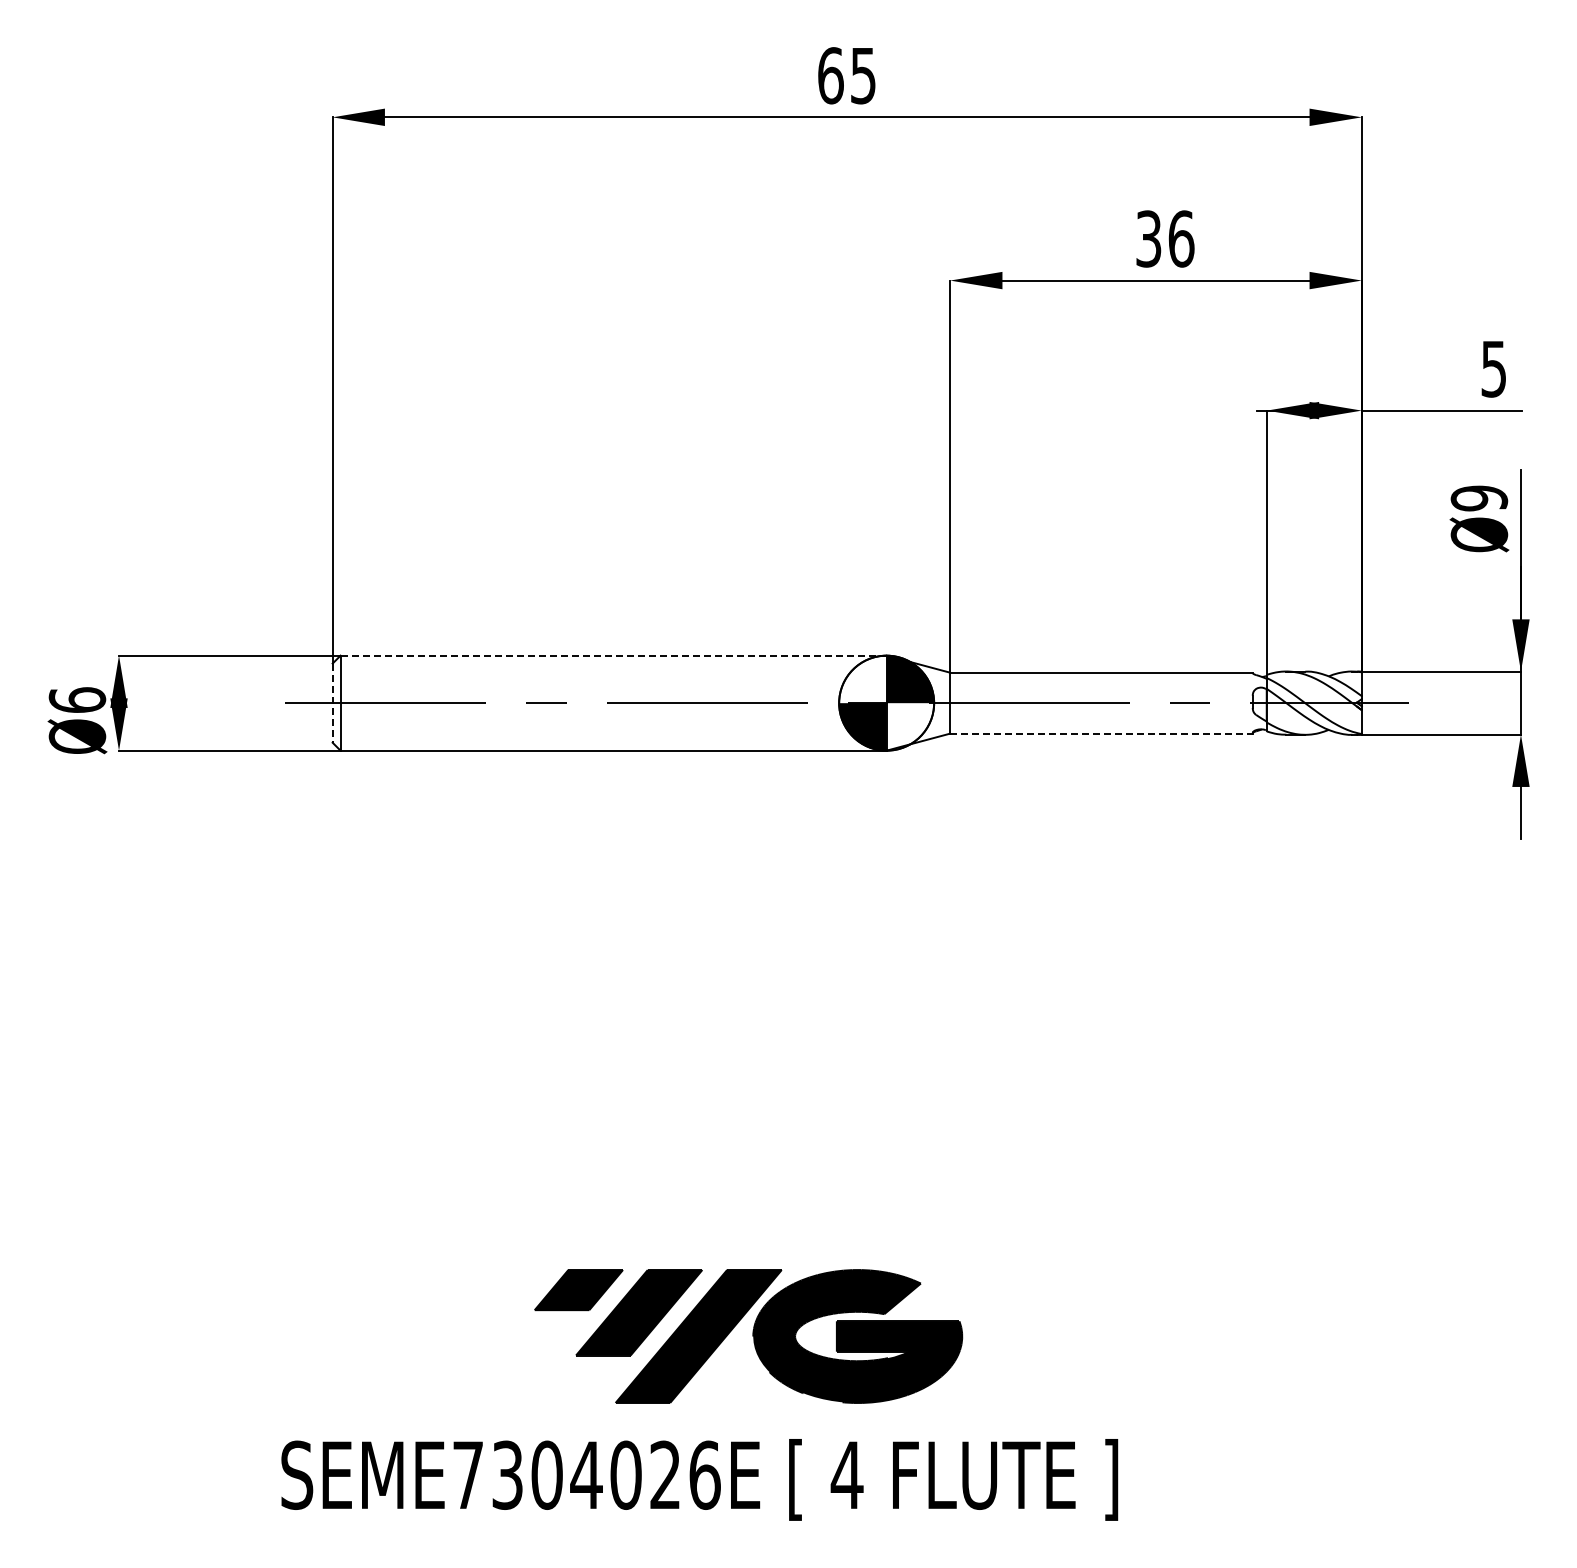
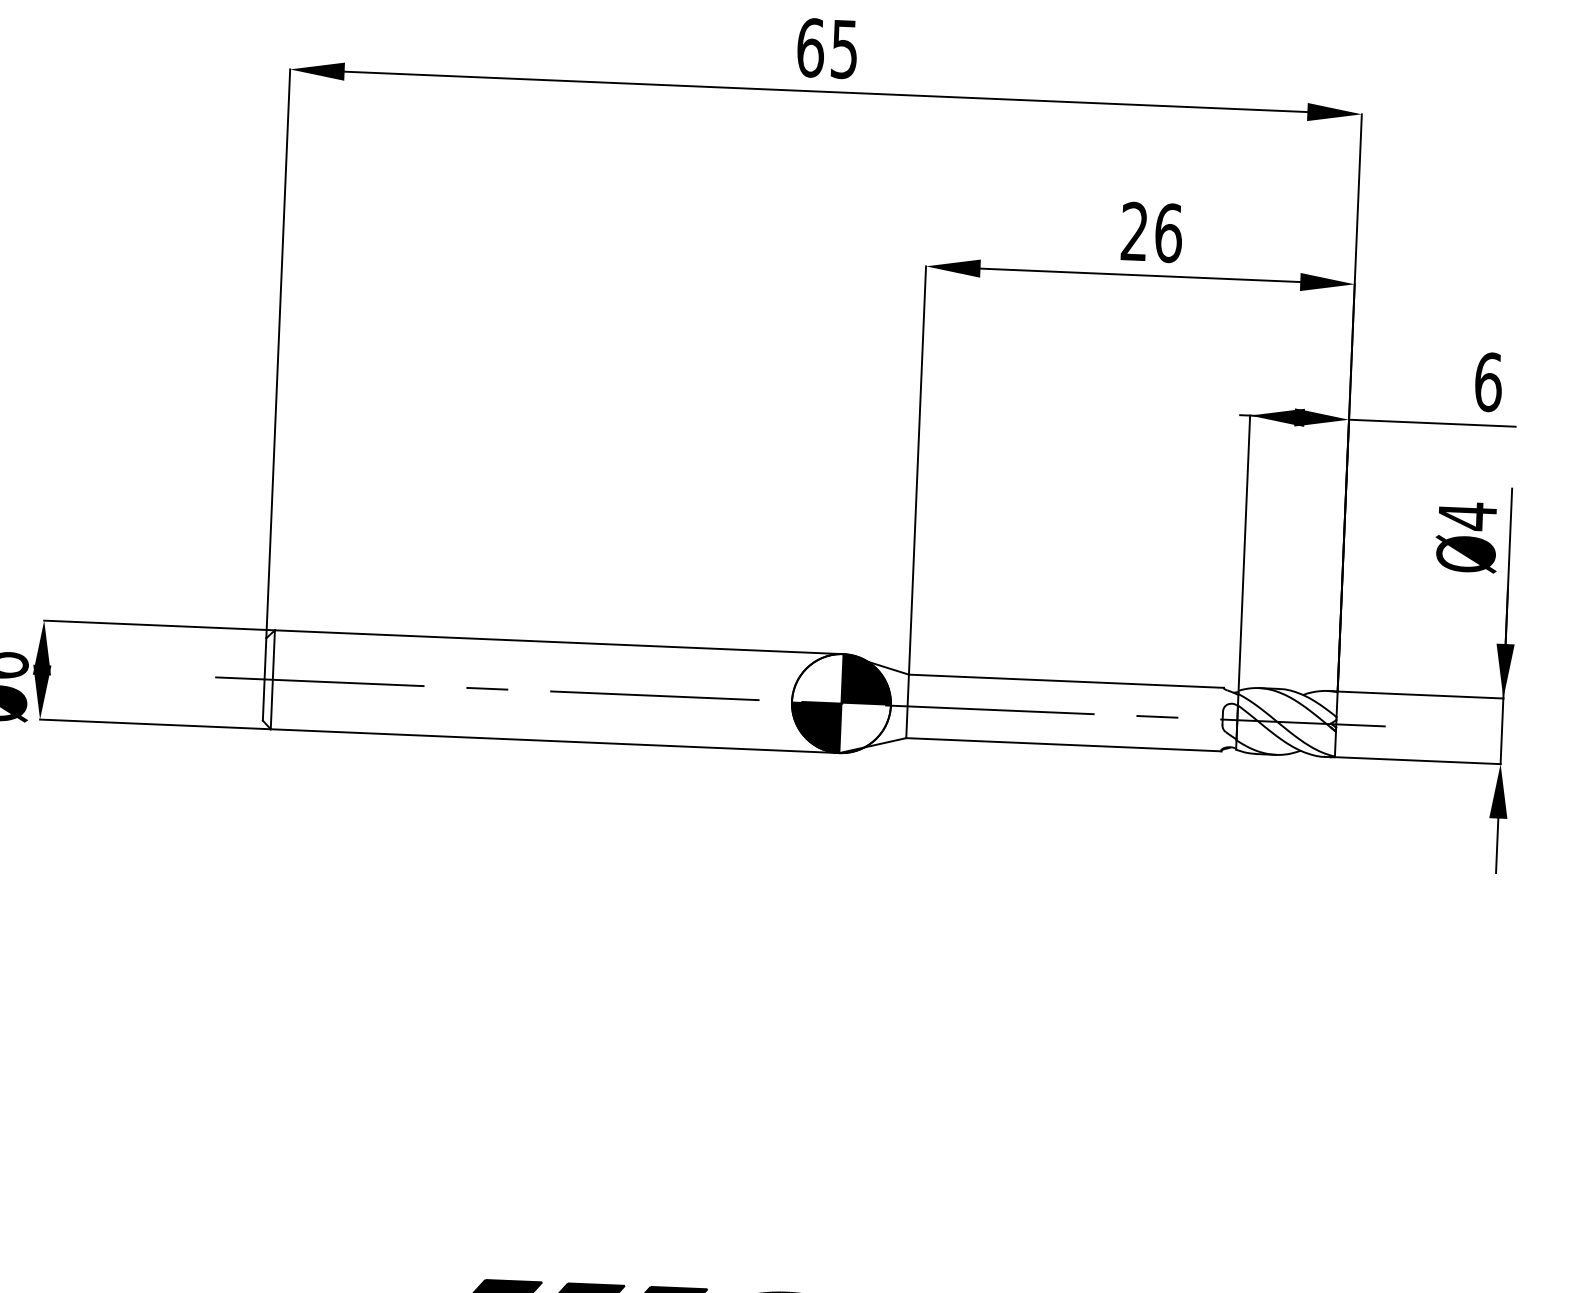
text: (1148, 238) -> (1134, 231), 36 -> 26
text: (1494, 368) -> (1489, 381), 5 -> 6
text: (1479, 498) -> (1467, 516), Ø9 -> Ø4
line: (613, 655) -> (559, 642), dashed -> solid
line: (332, 703) -> (264, 679), dashed -> solid
line: (1101, 733) -> (1063, 744), dashed -> solid

